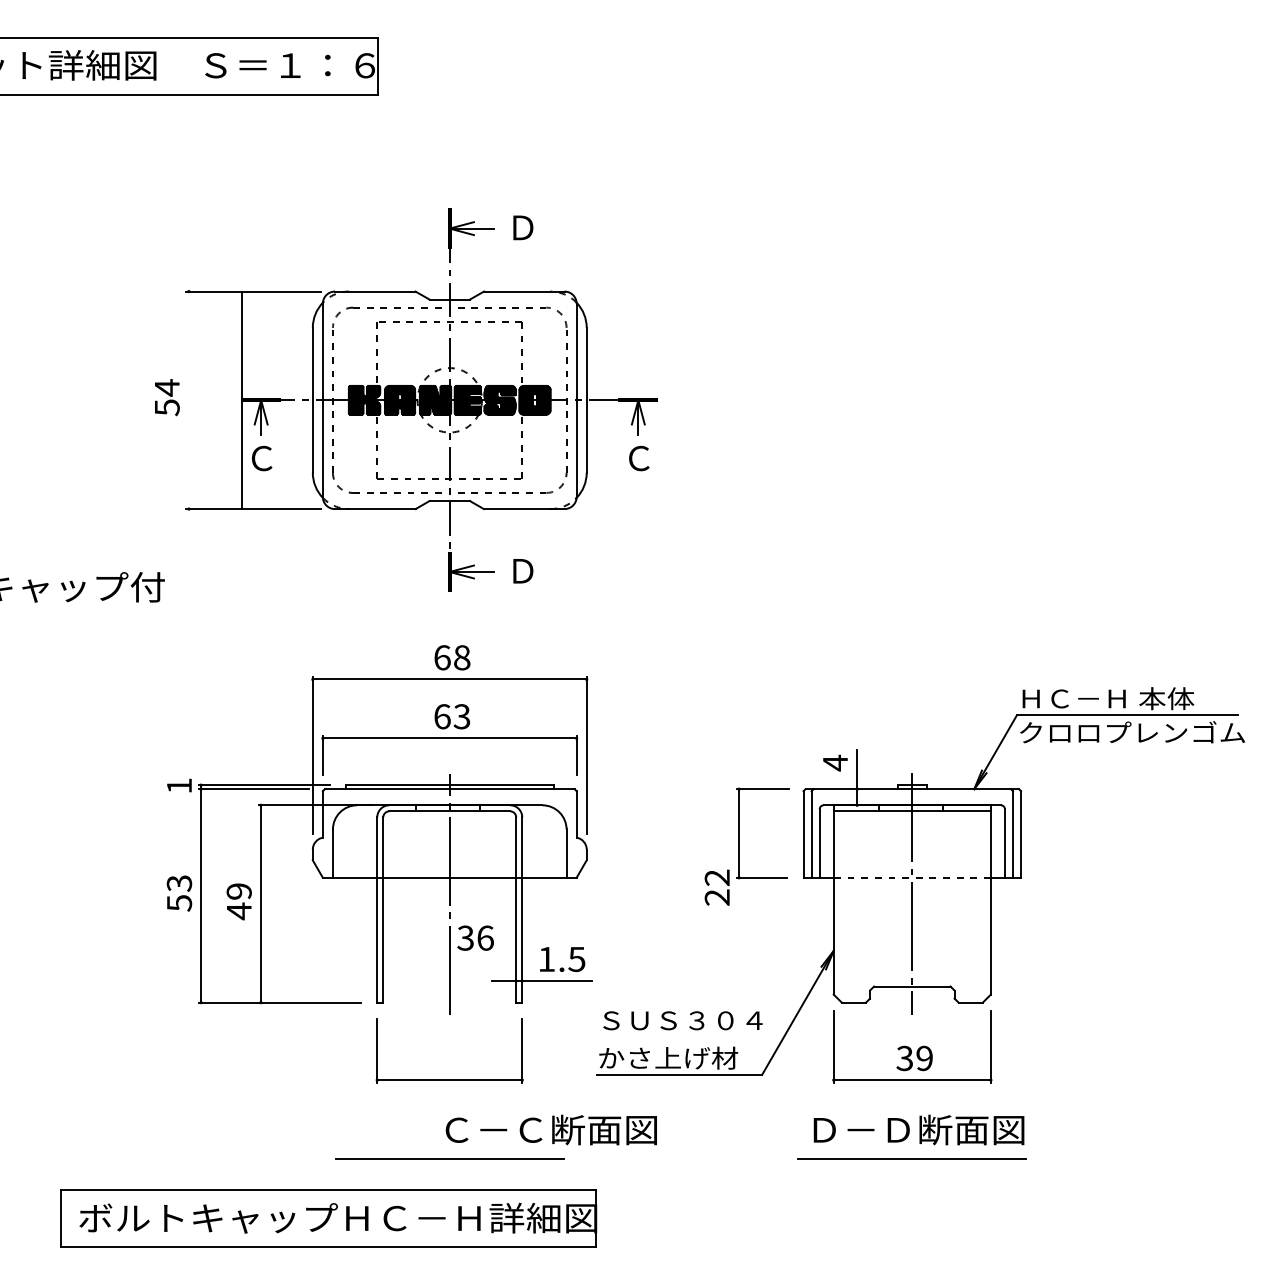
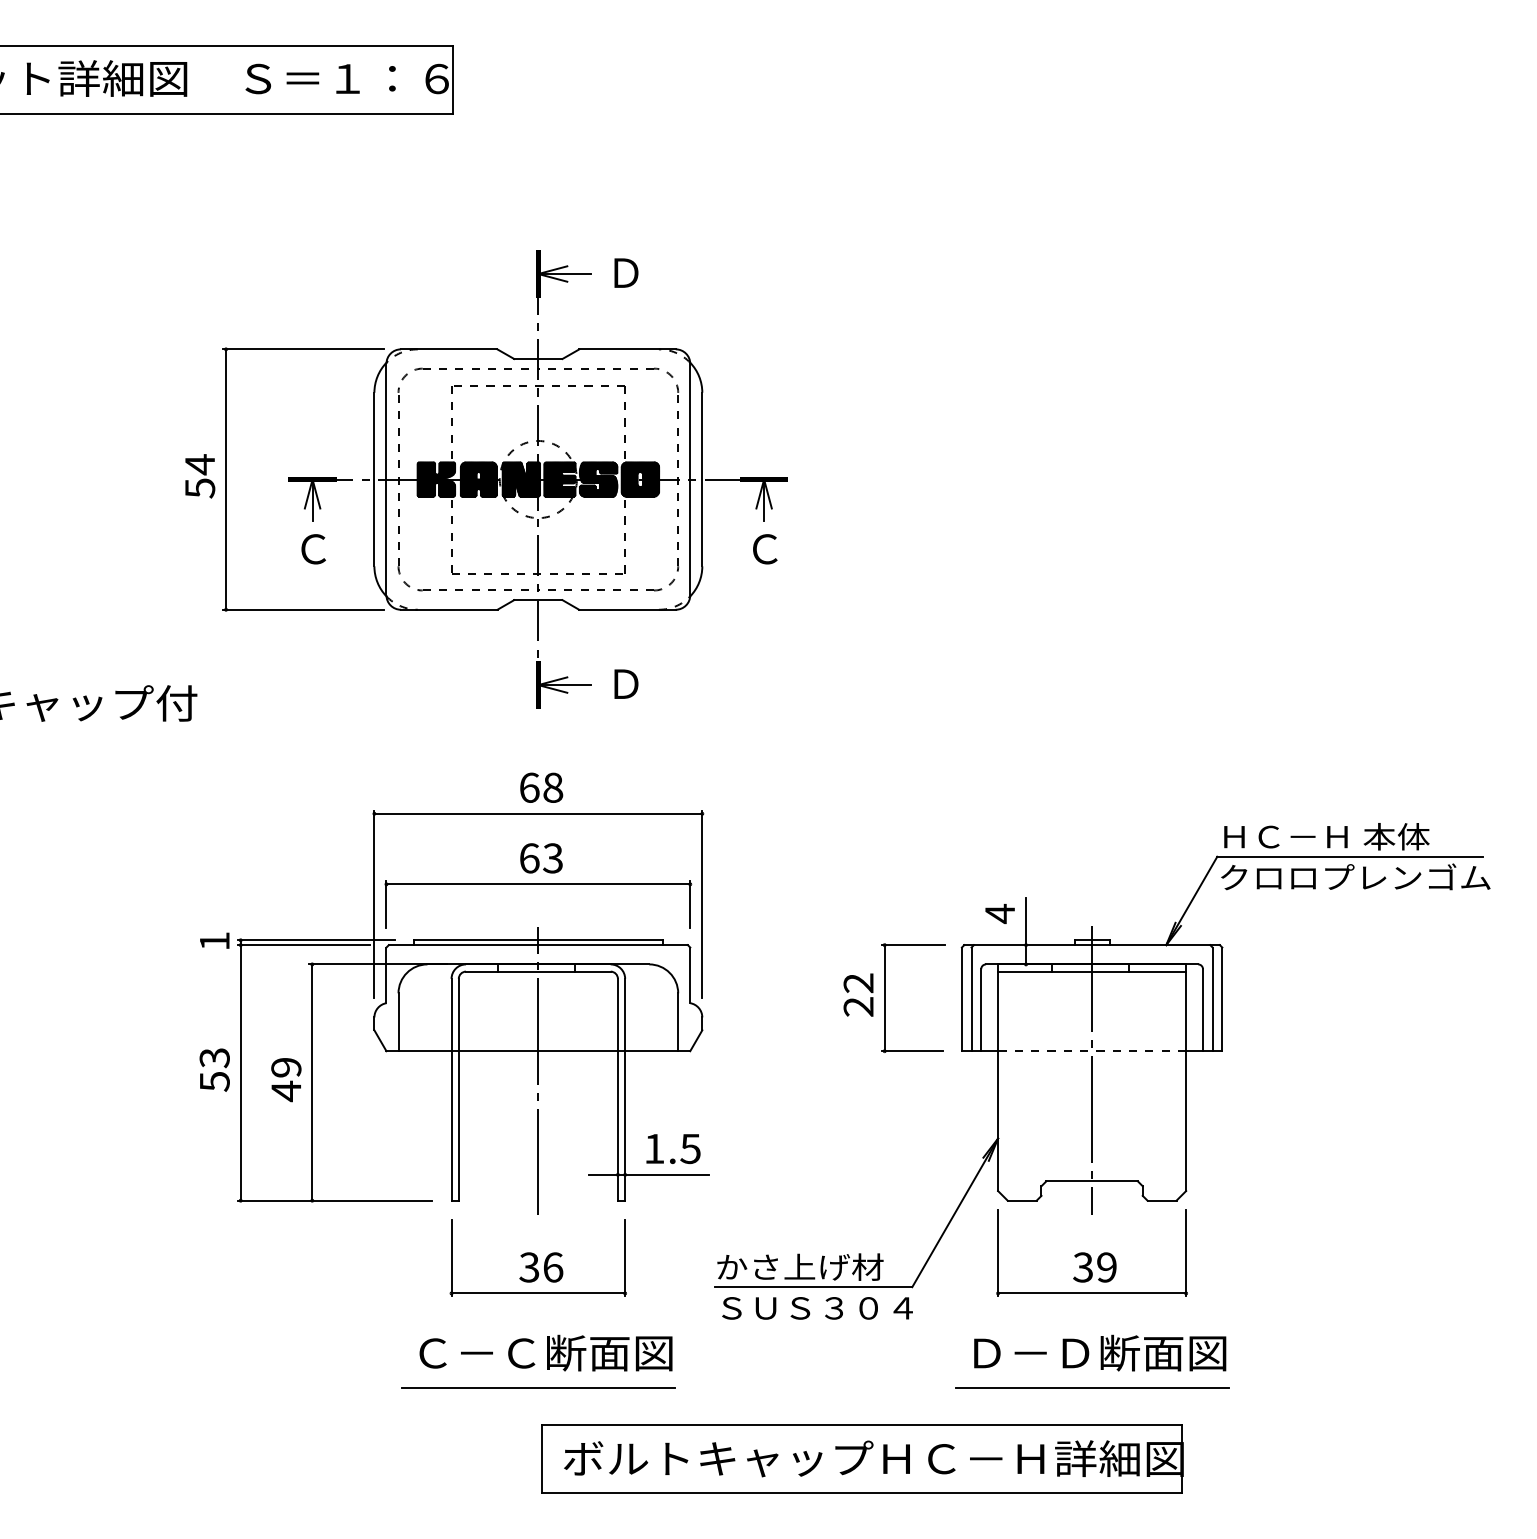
line: (242, 400) -> (226, 479), moved
text: (717, 887) -> (858, 994), moved
text: (475, 938) -> (541, 1267), moved
text: (682, 1020) -> (817, 1308), moved
text: (550, 1129) -> (545, 1352), moved
part: (328, 1218) -> (862, 1458), moved

